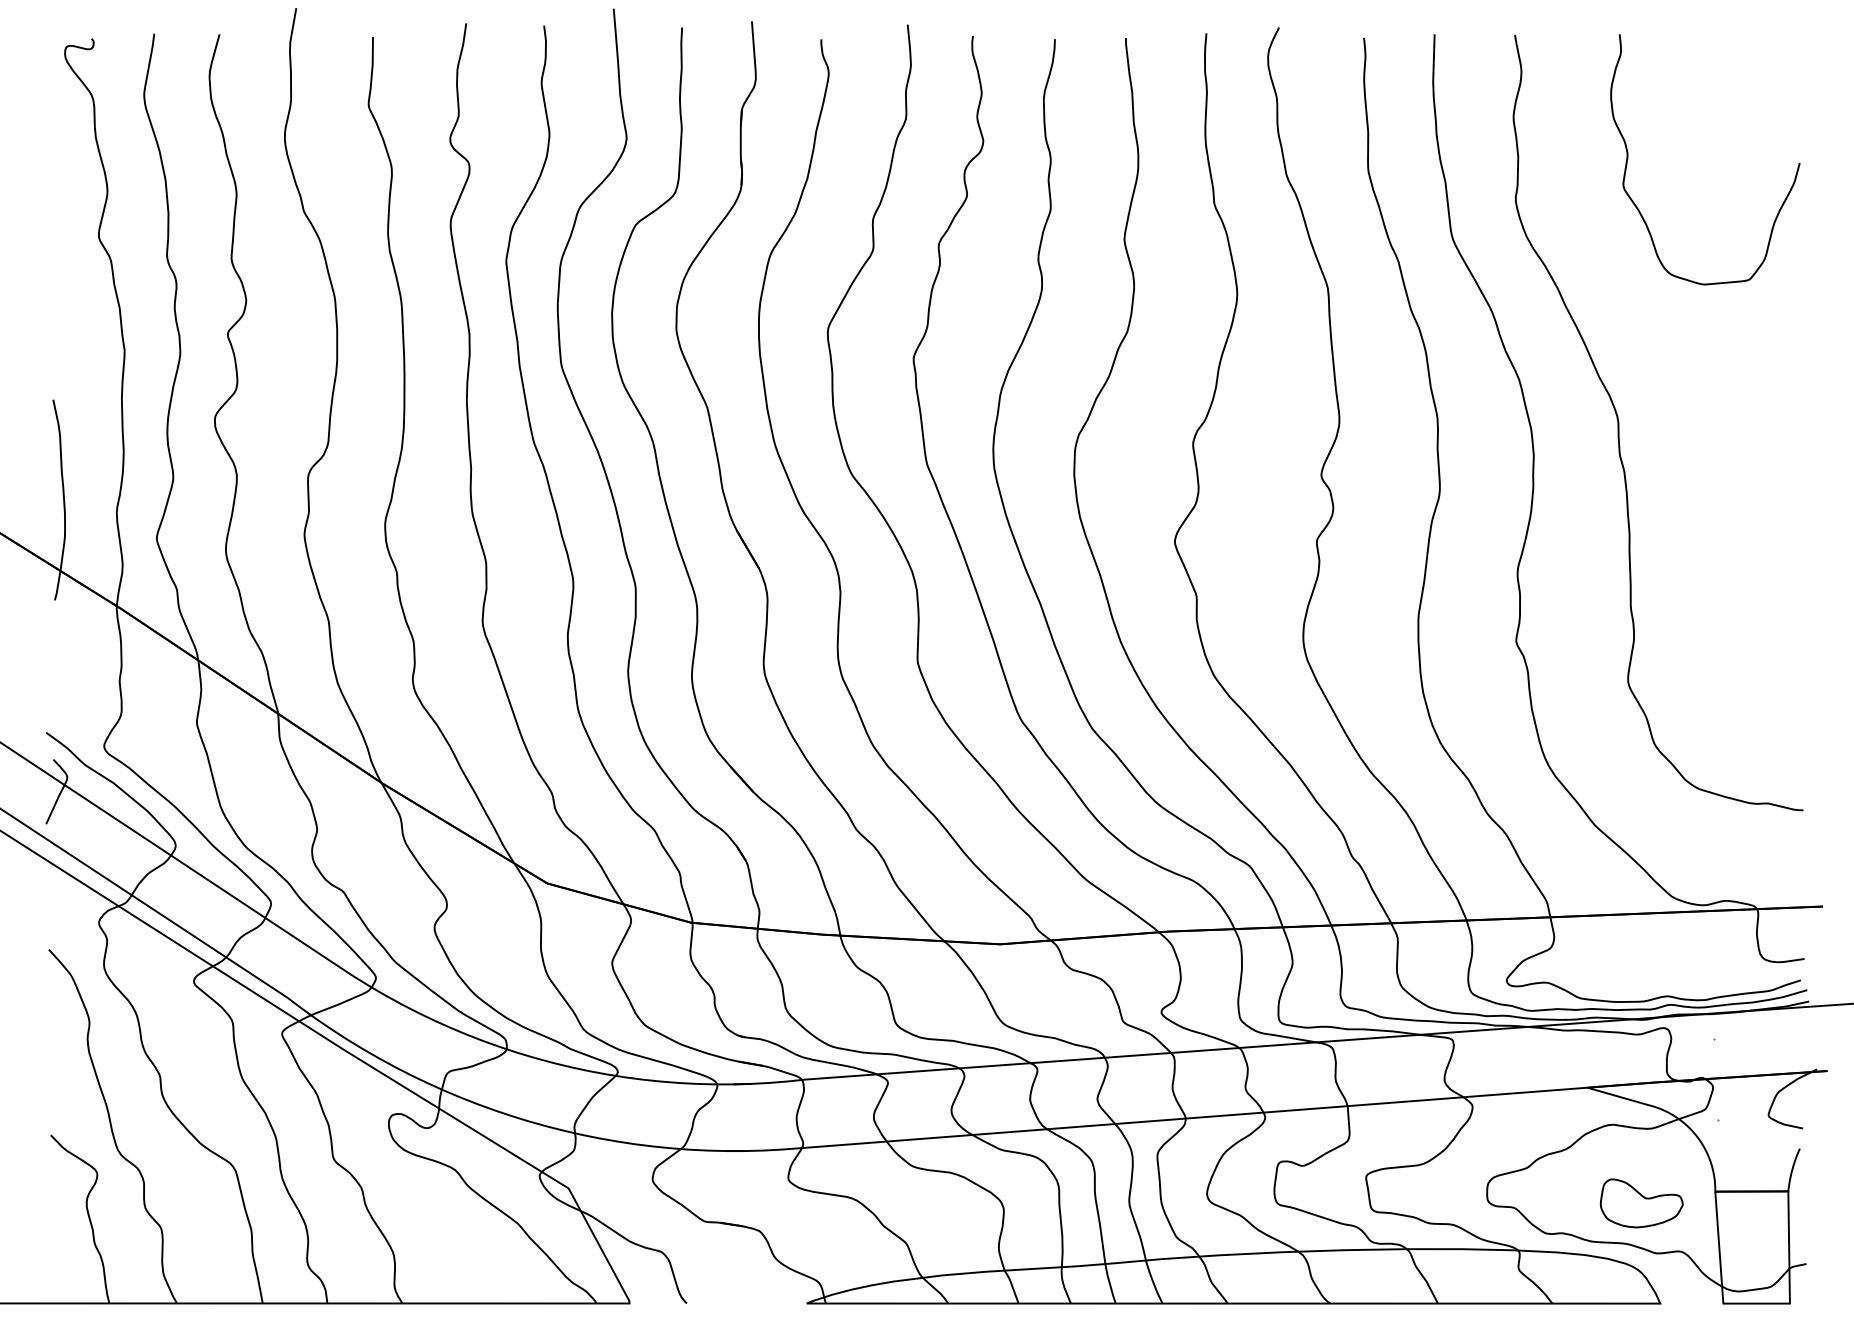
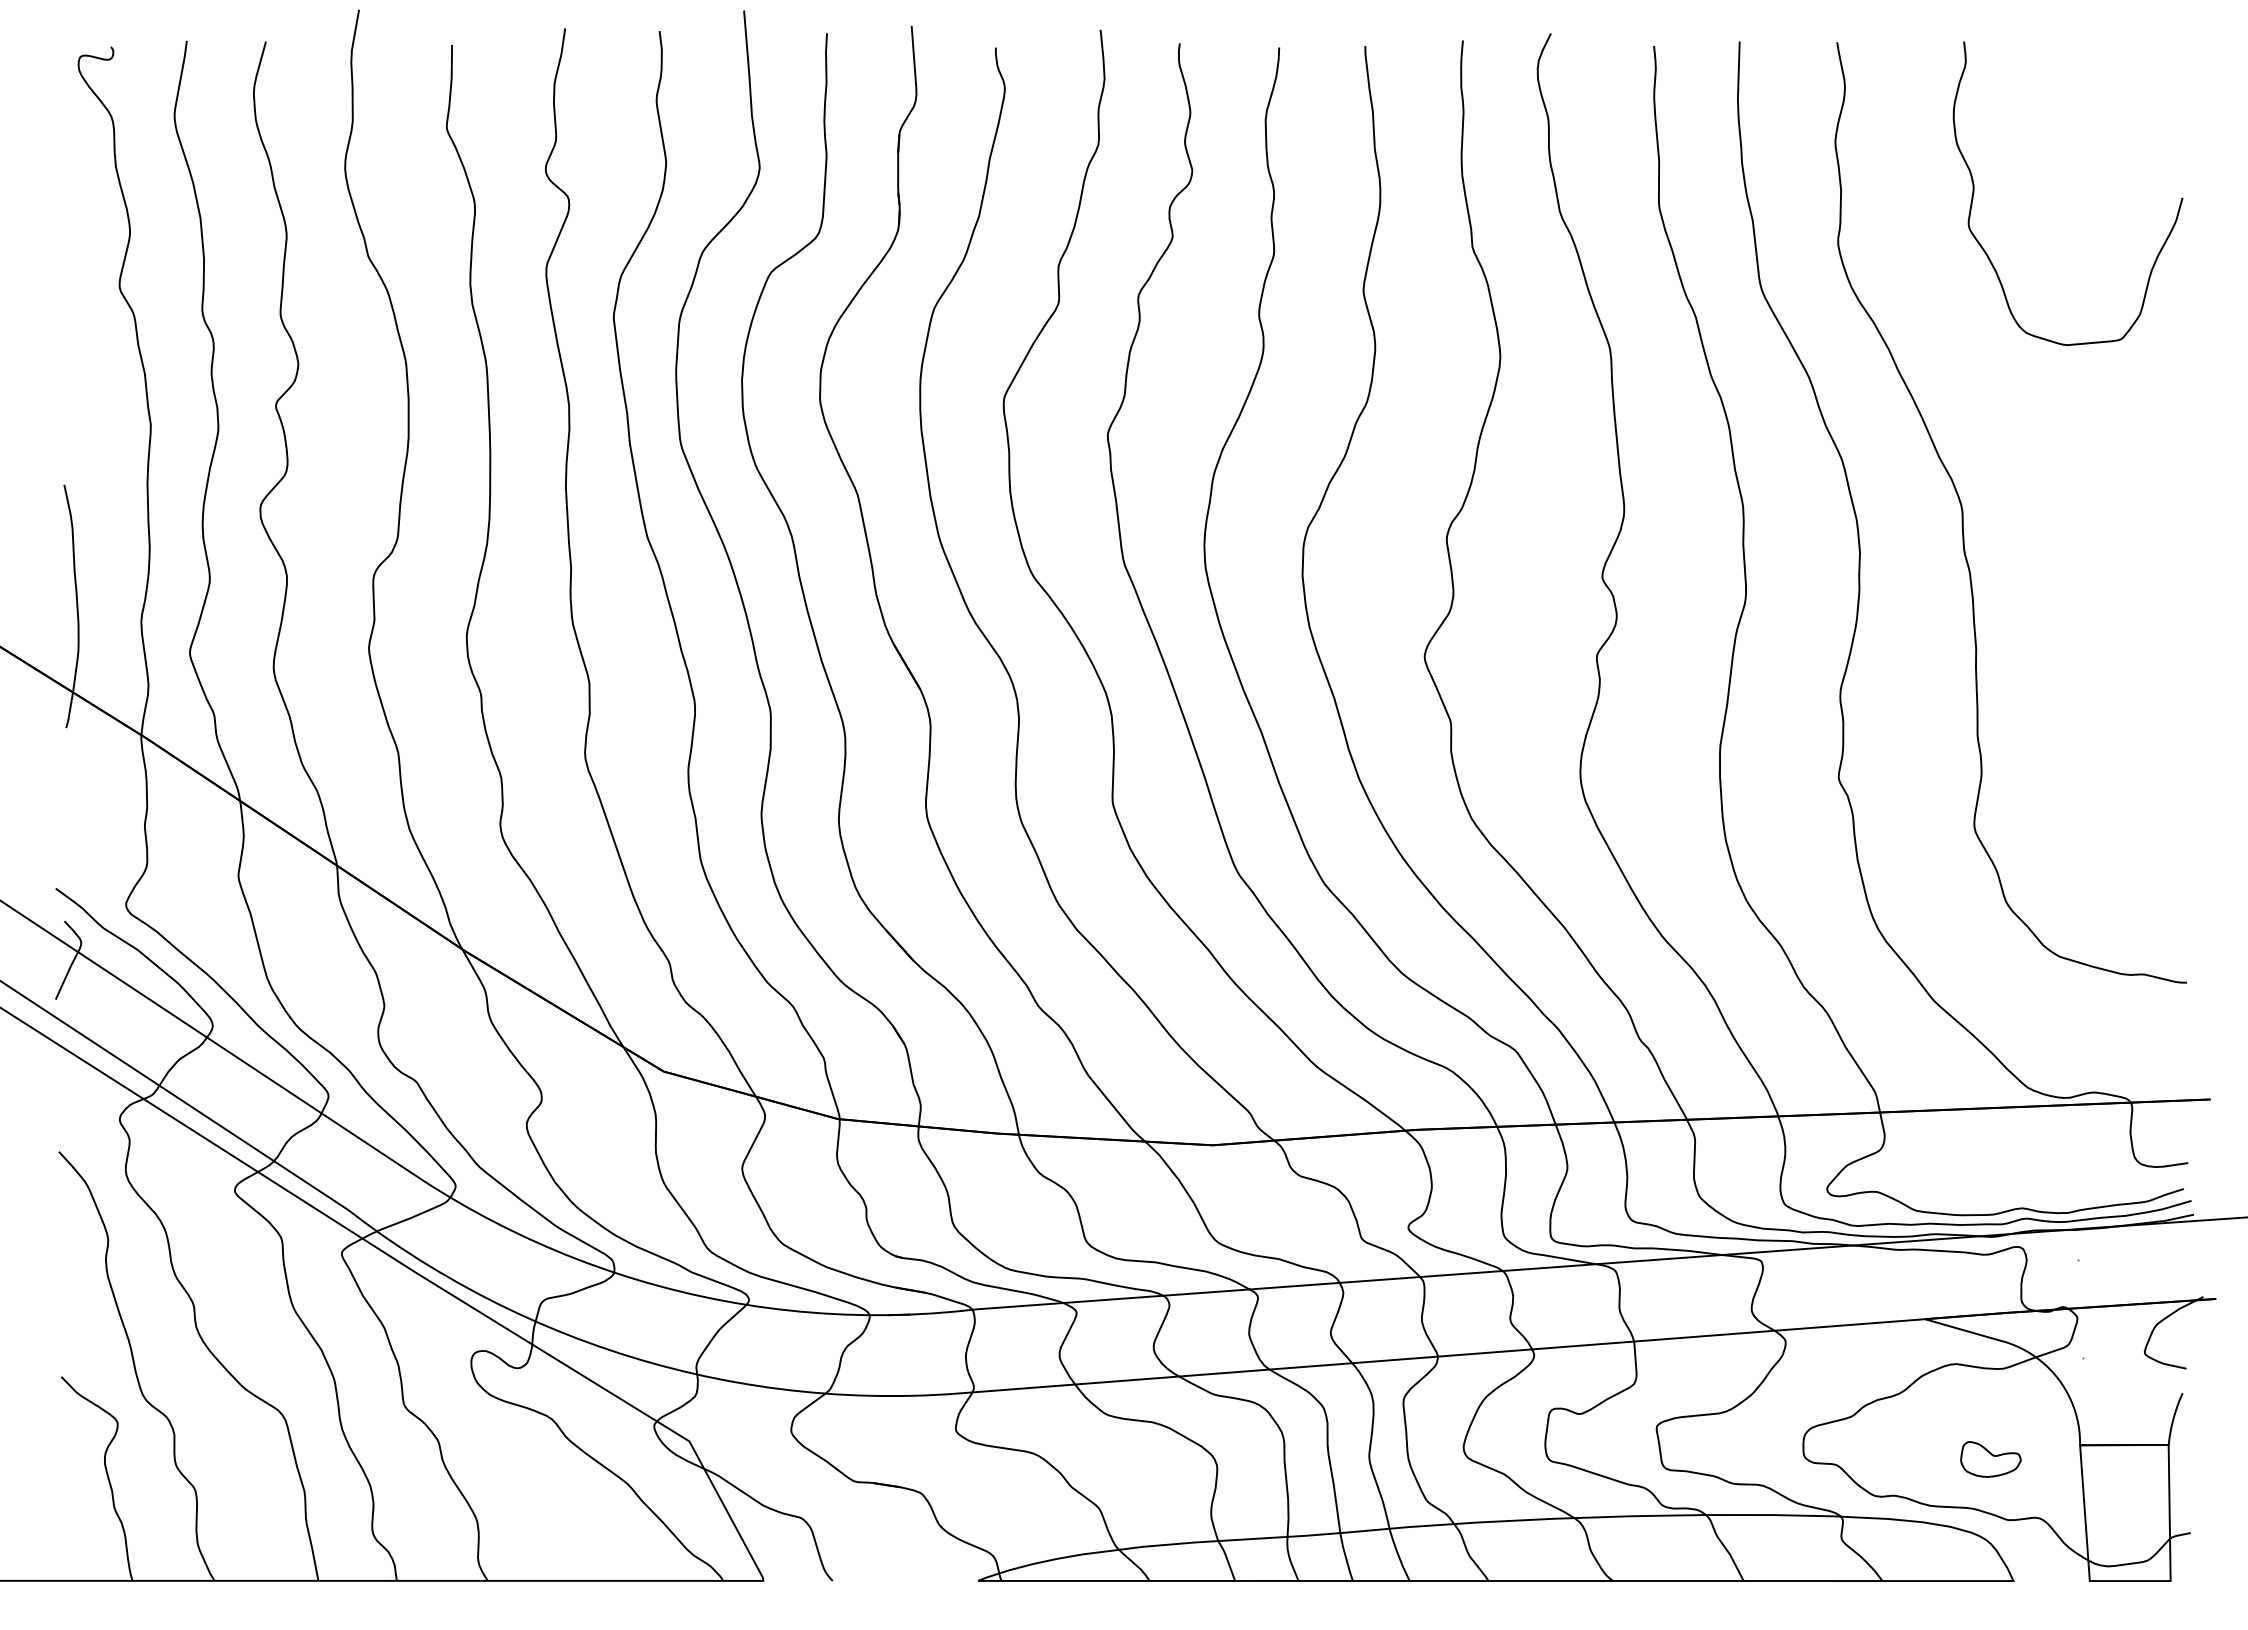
part: (1641, 1203) -> (1990, 1459), size x0.6

